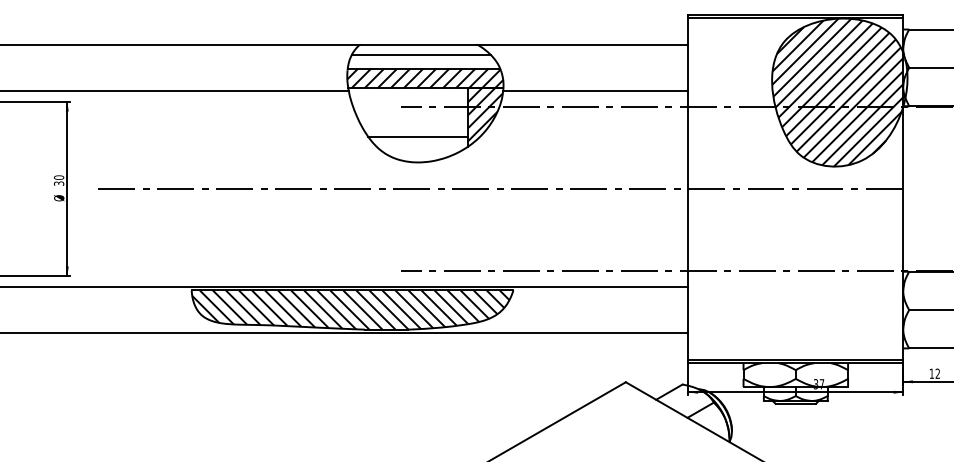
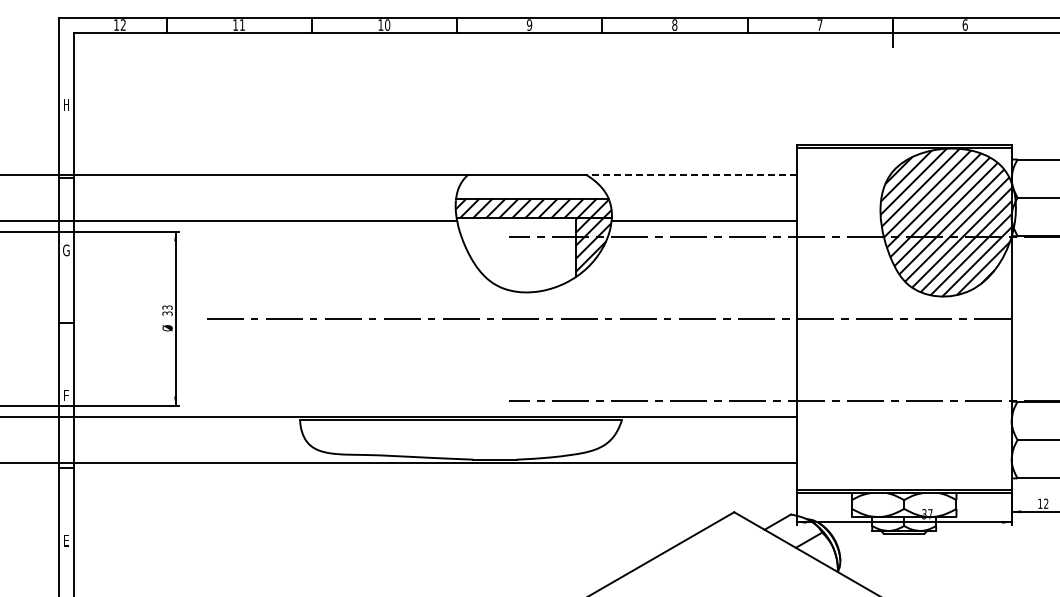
line: (582, 44) -> (690, 174), solid -> dashed
line: (421, 55) -> (529, 185), removed
line: (418, 136) -> (526, 266), removed
text: (59, 177) -> (167, 307), 30 -> 33
hatch: (352, 309) -> (460, 439), removed

